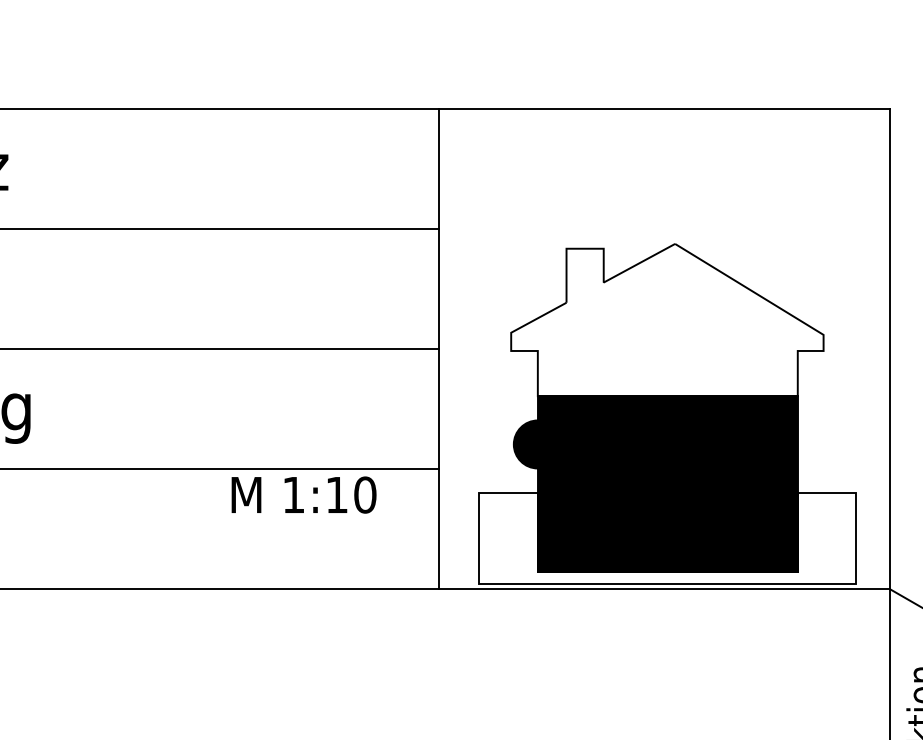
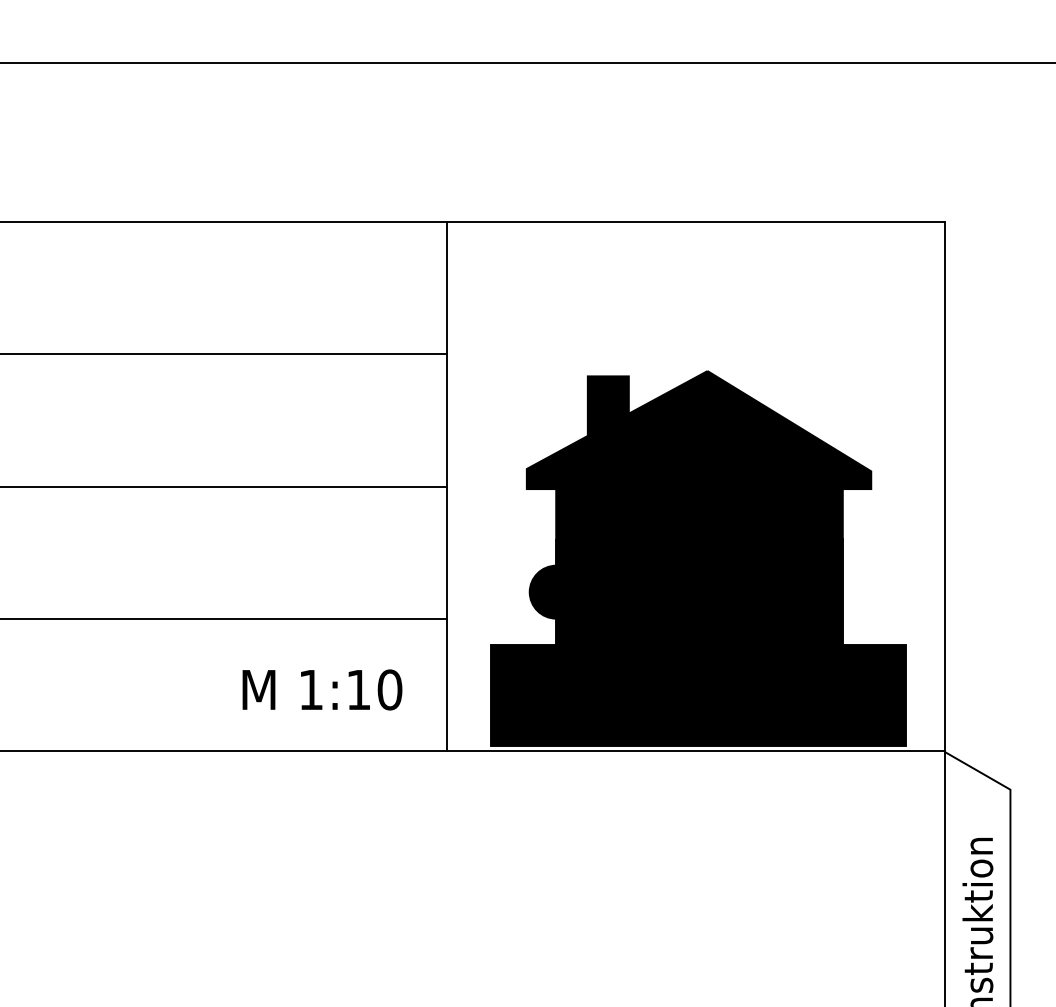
fill: (666, 319) -> (698, 454), added
text: (304, 494) -> (322, 689), moved
fill: (666, 538) -> (698, 695), added

